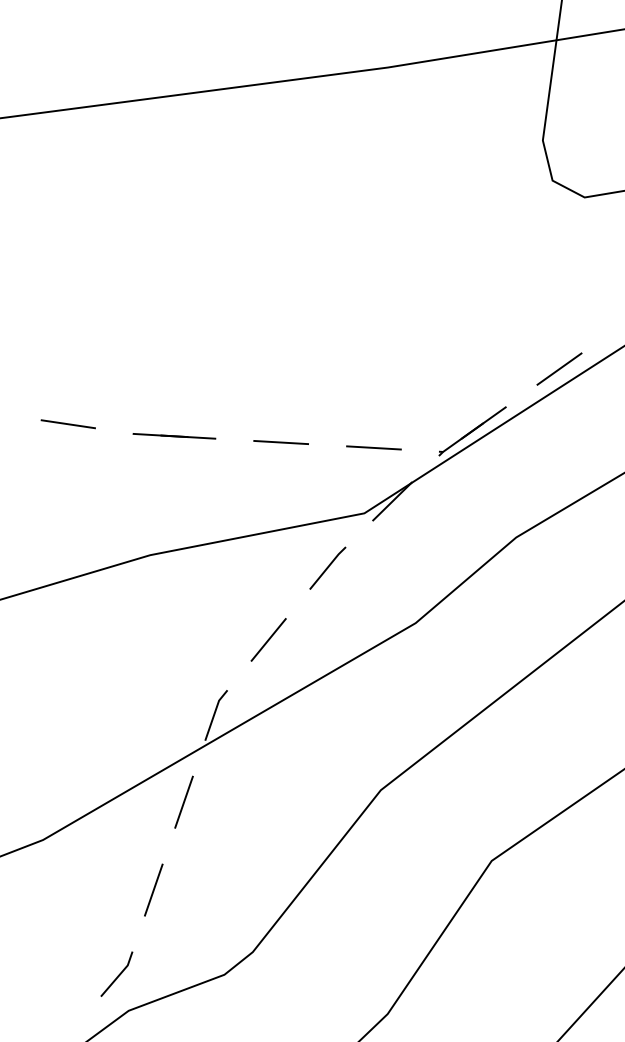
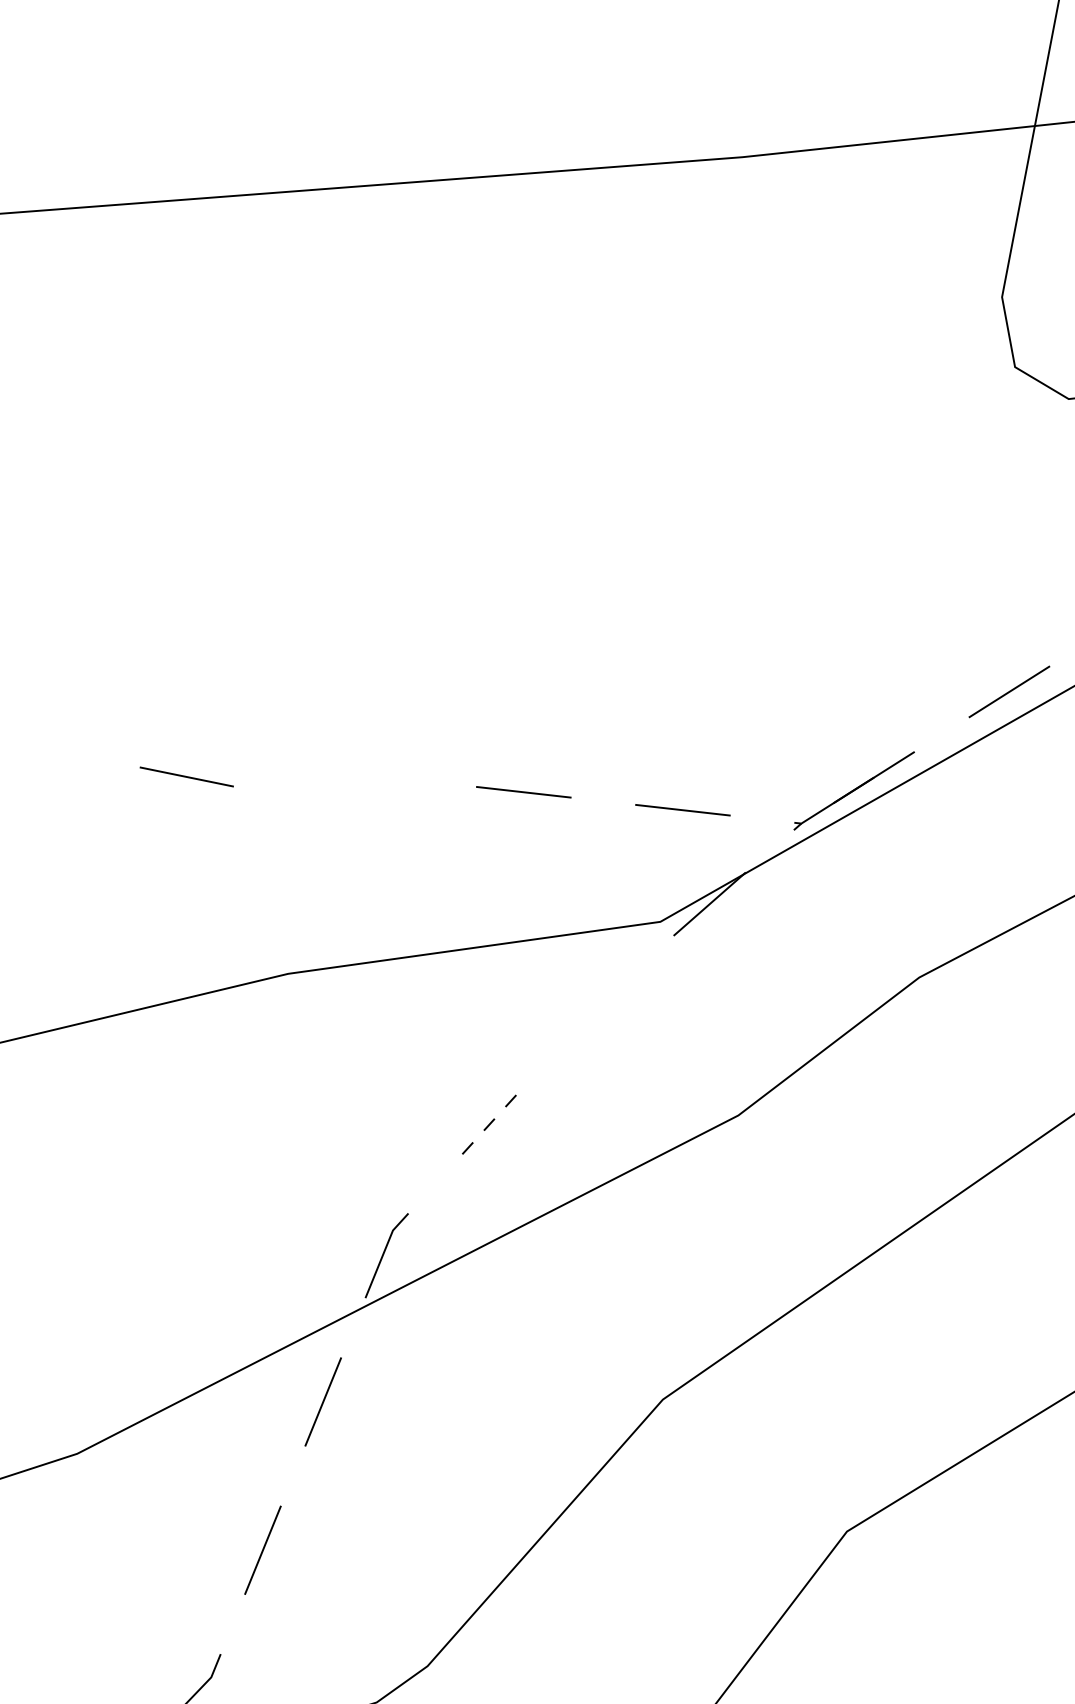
line: (67, 424) -> (185, 777), moved
line: (174, 436) -> (340, 771), removed
line: (327, 567) -> (591, 1011), removed
line: (268, 639) -> (483, 1129), solid -> dashed

